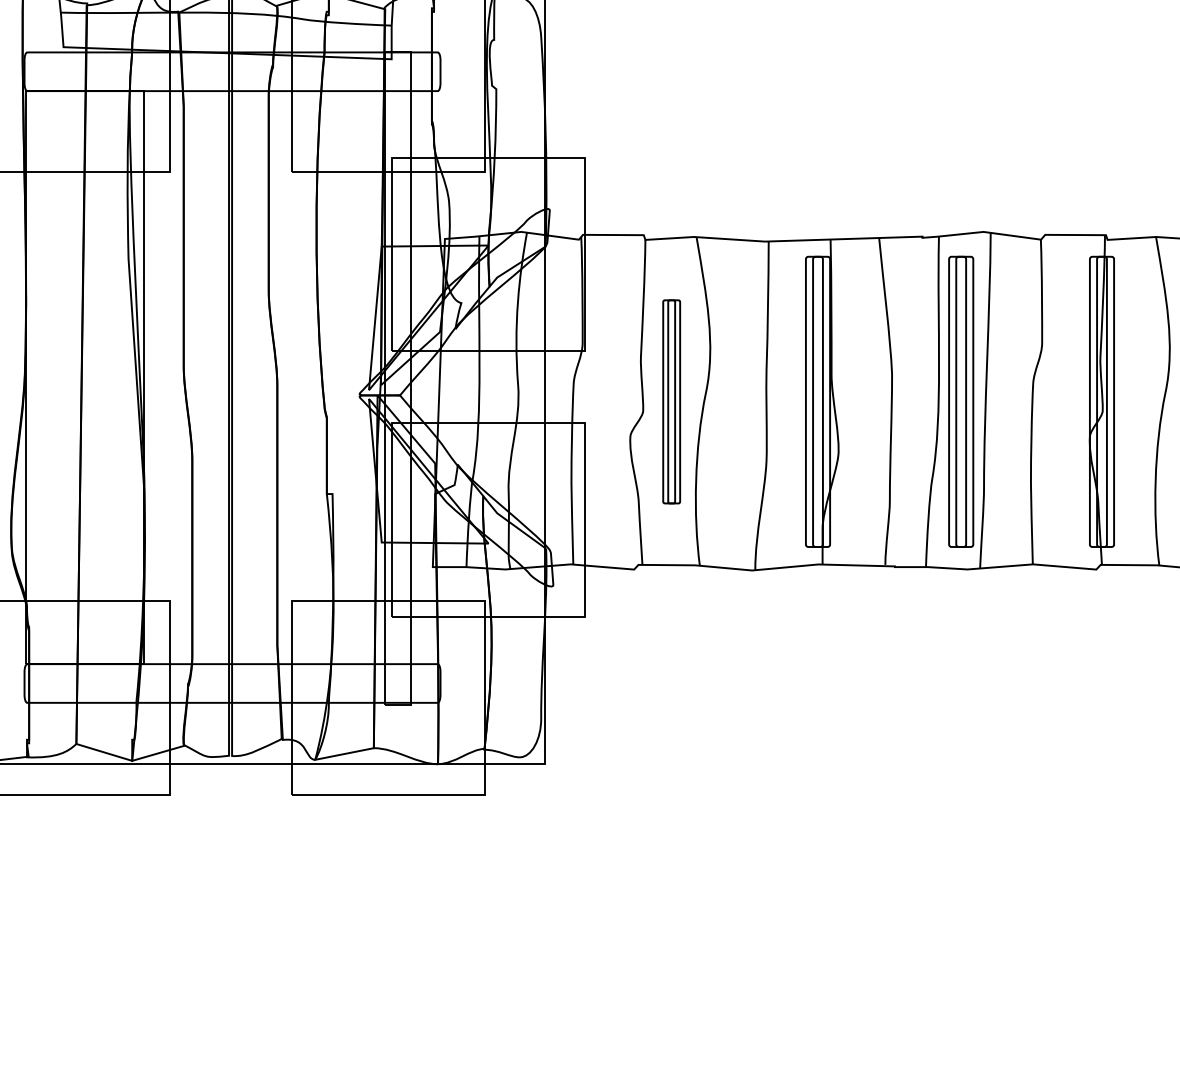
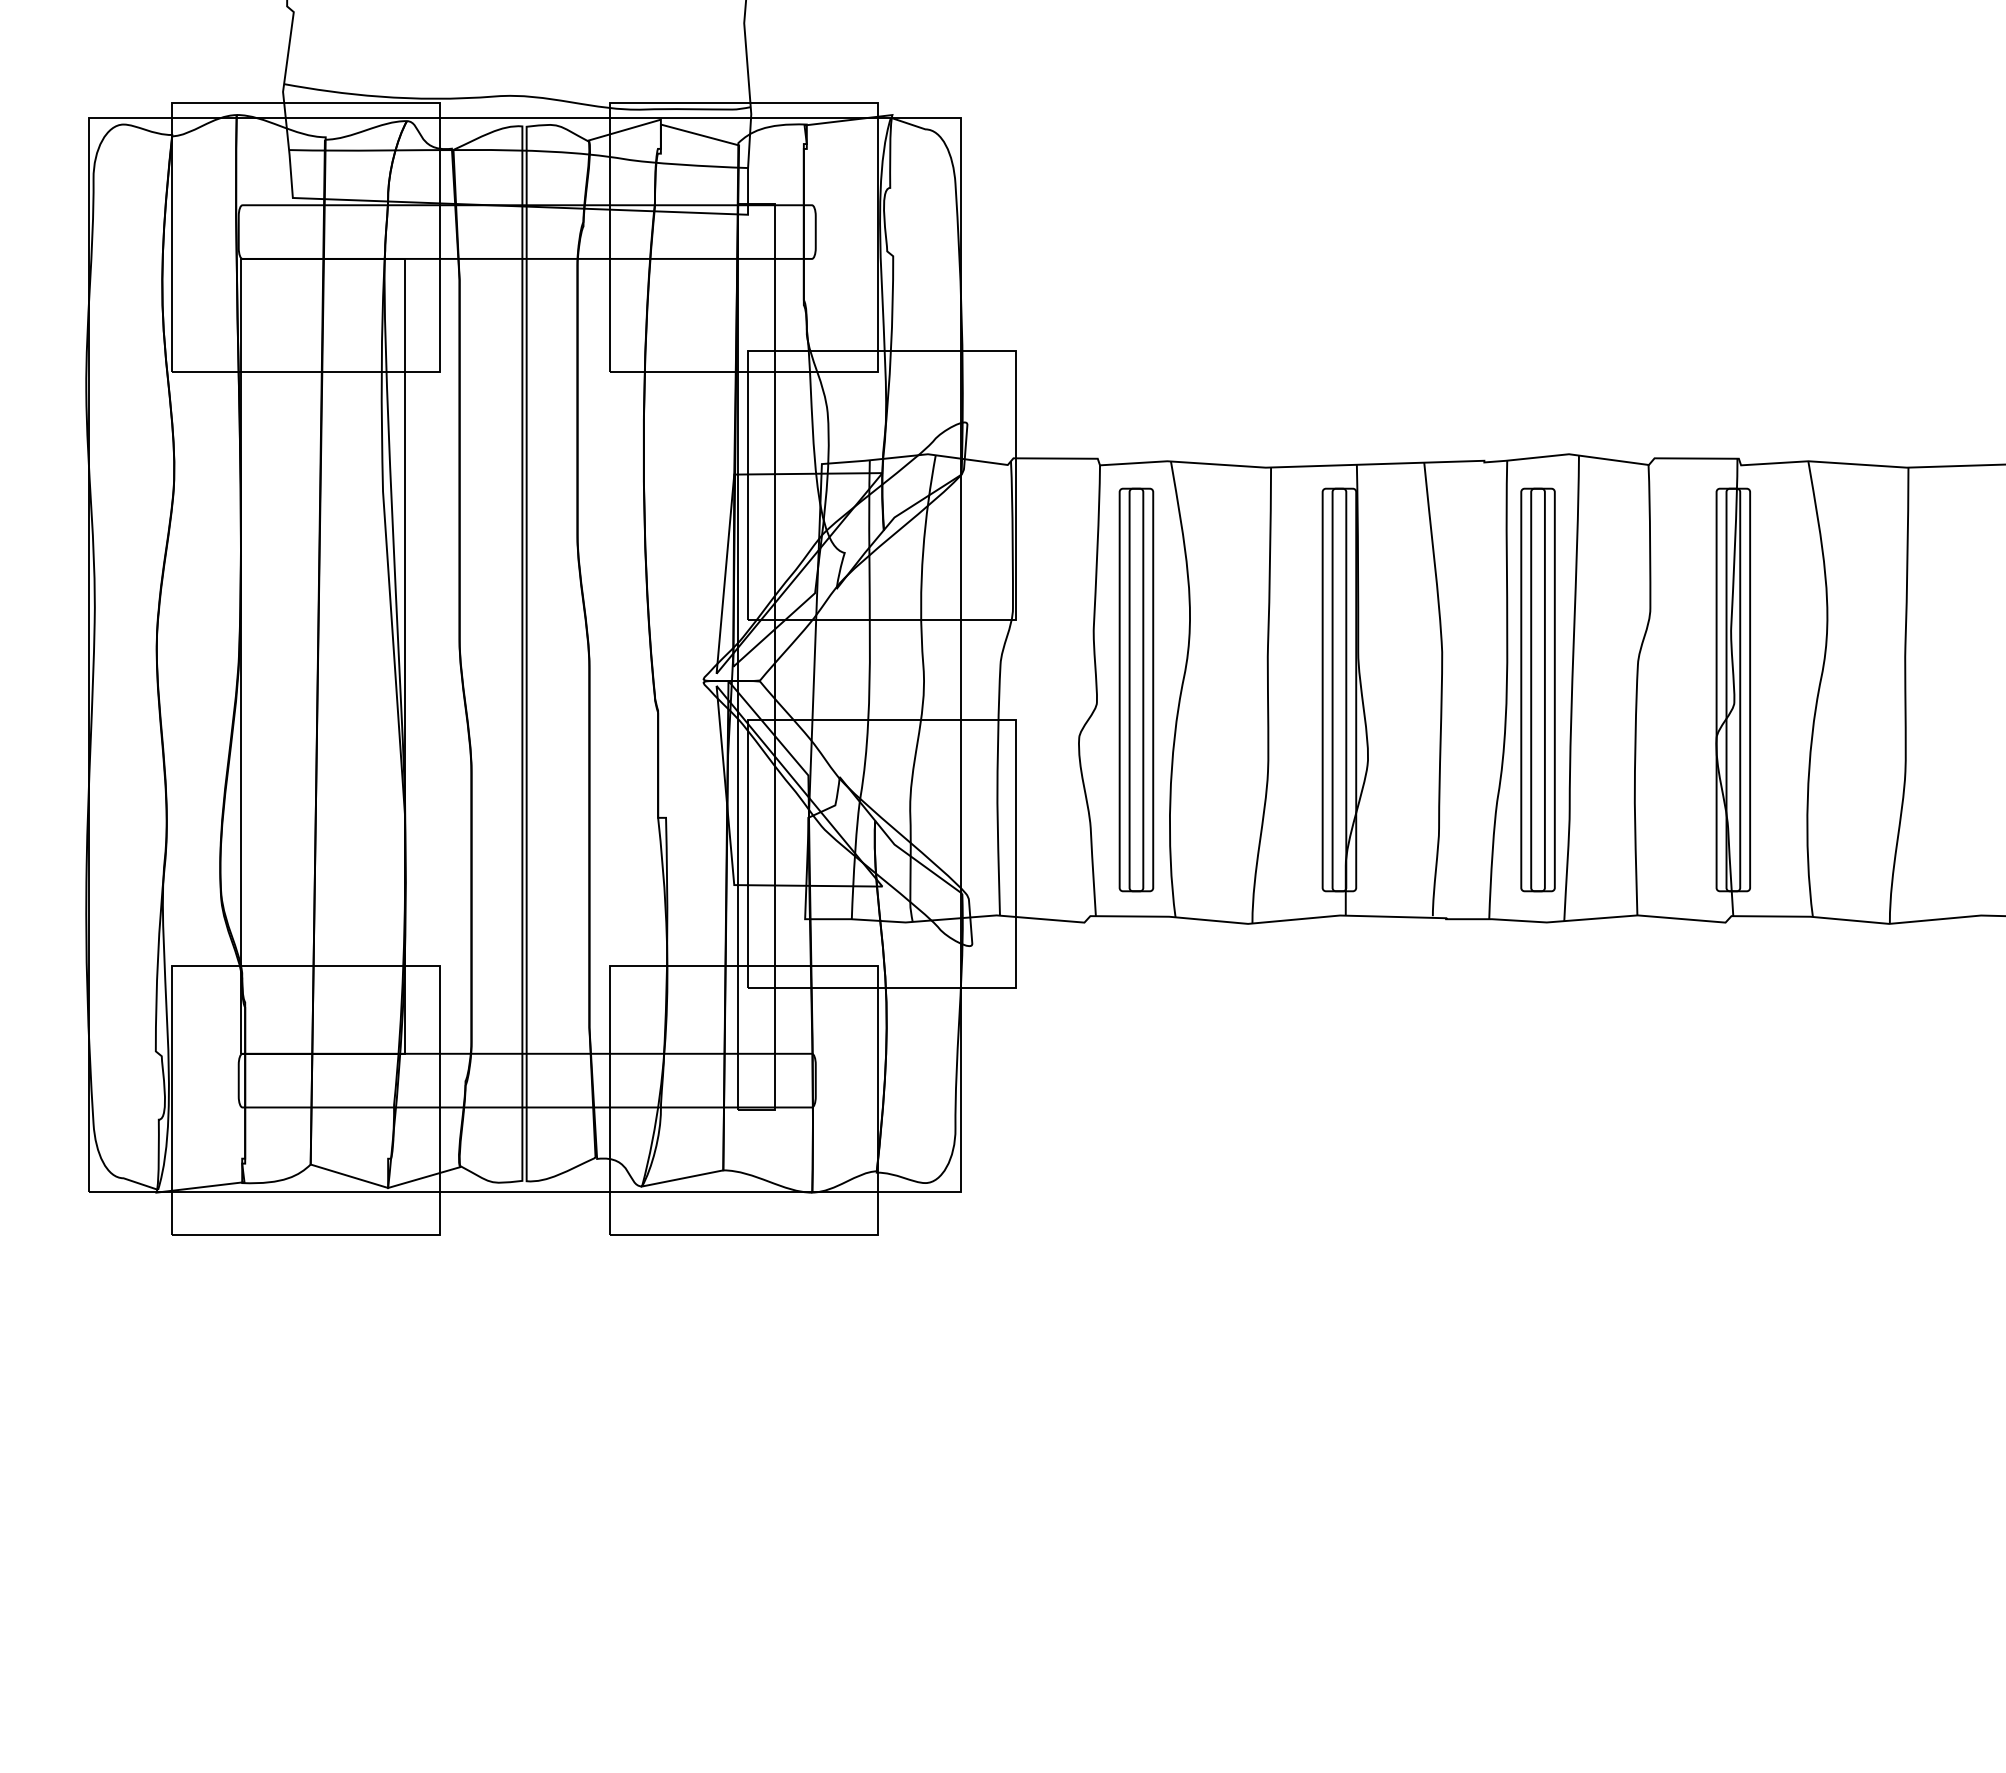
part: (671, 401) -> (1136, 689), size x1.43

